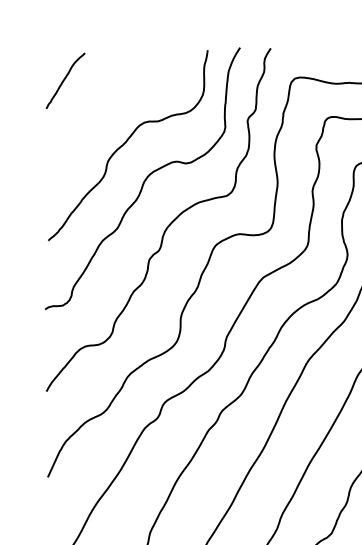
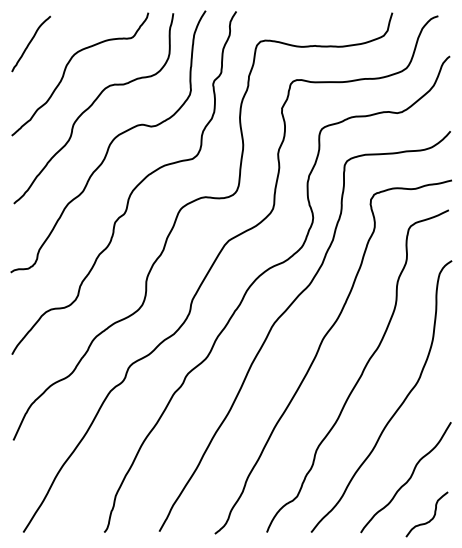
curve: (100, 106) -> (66, 69), added

